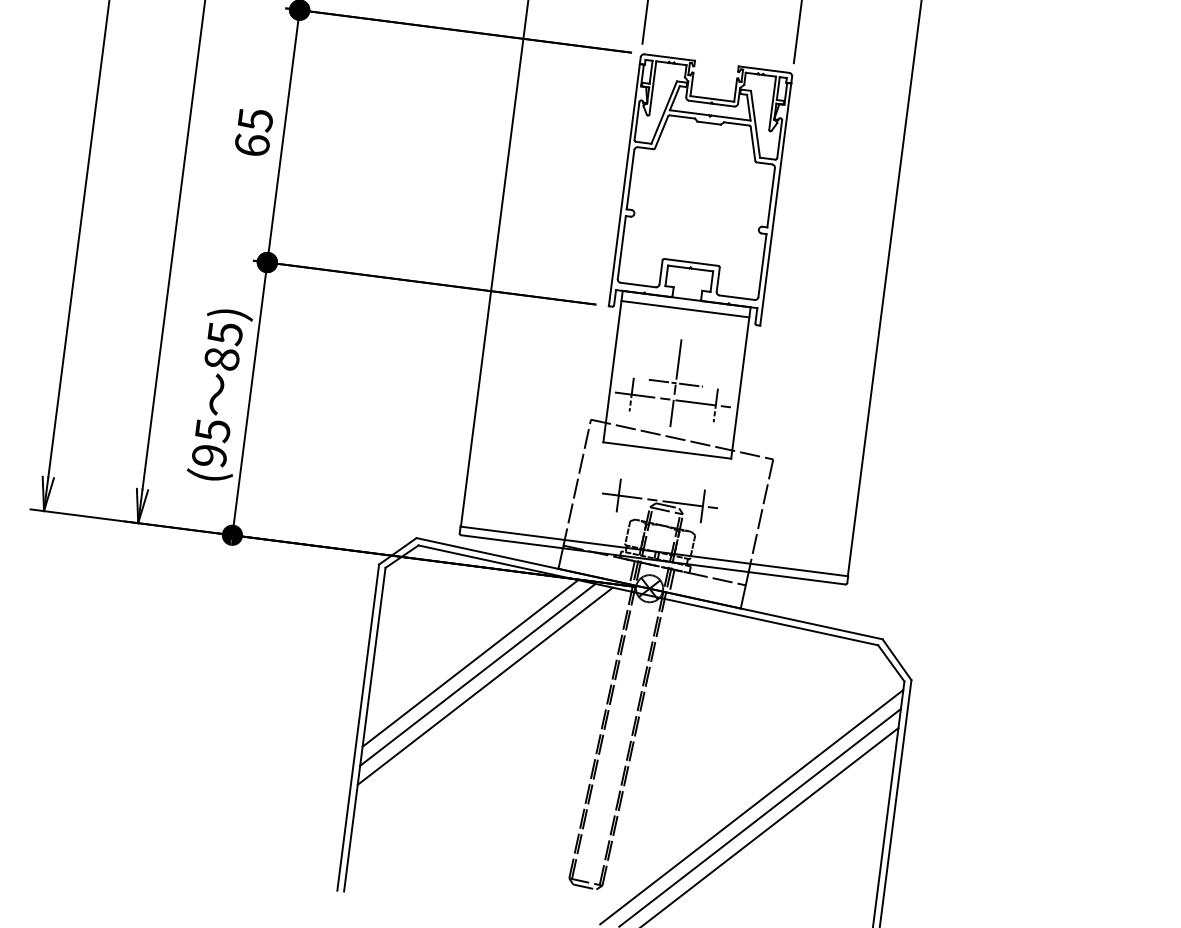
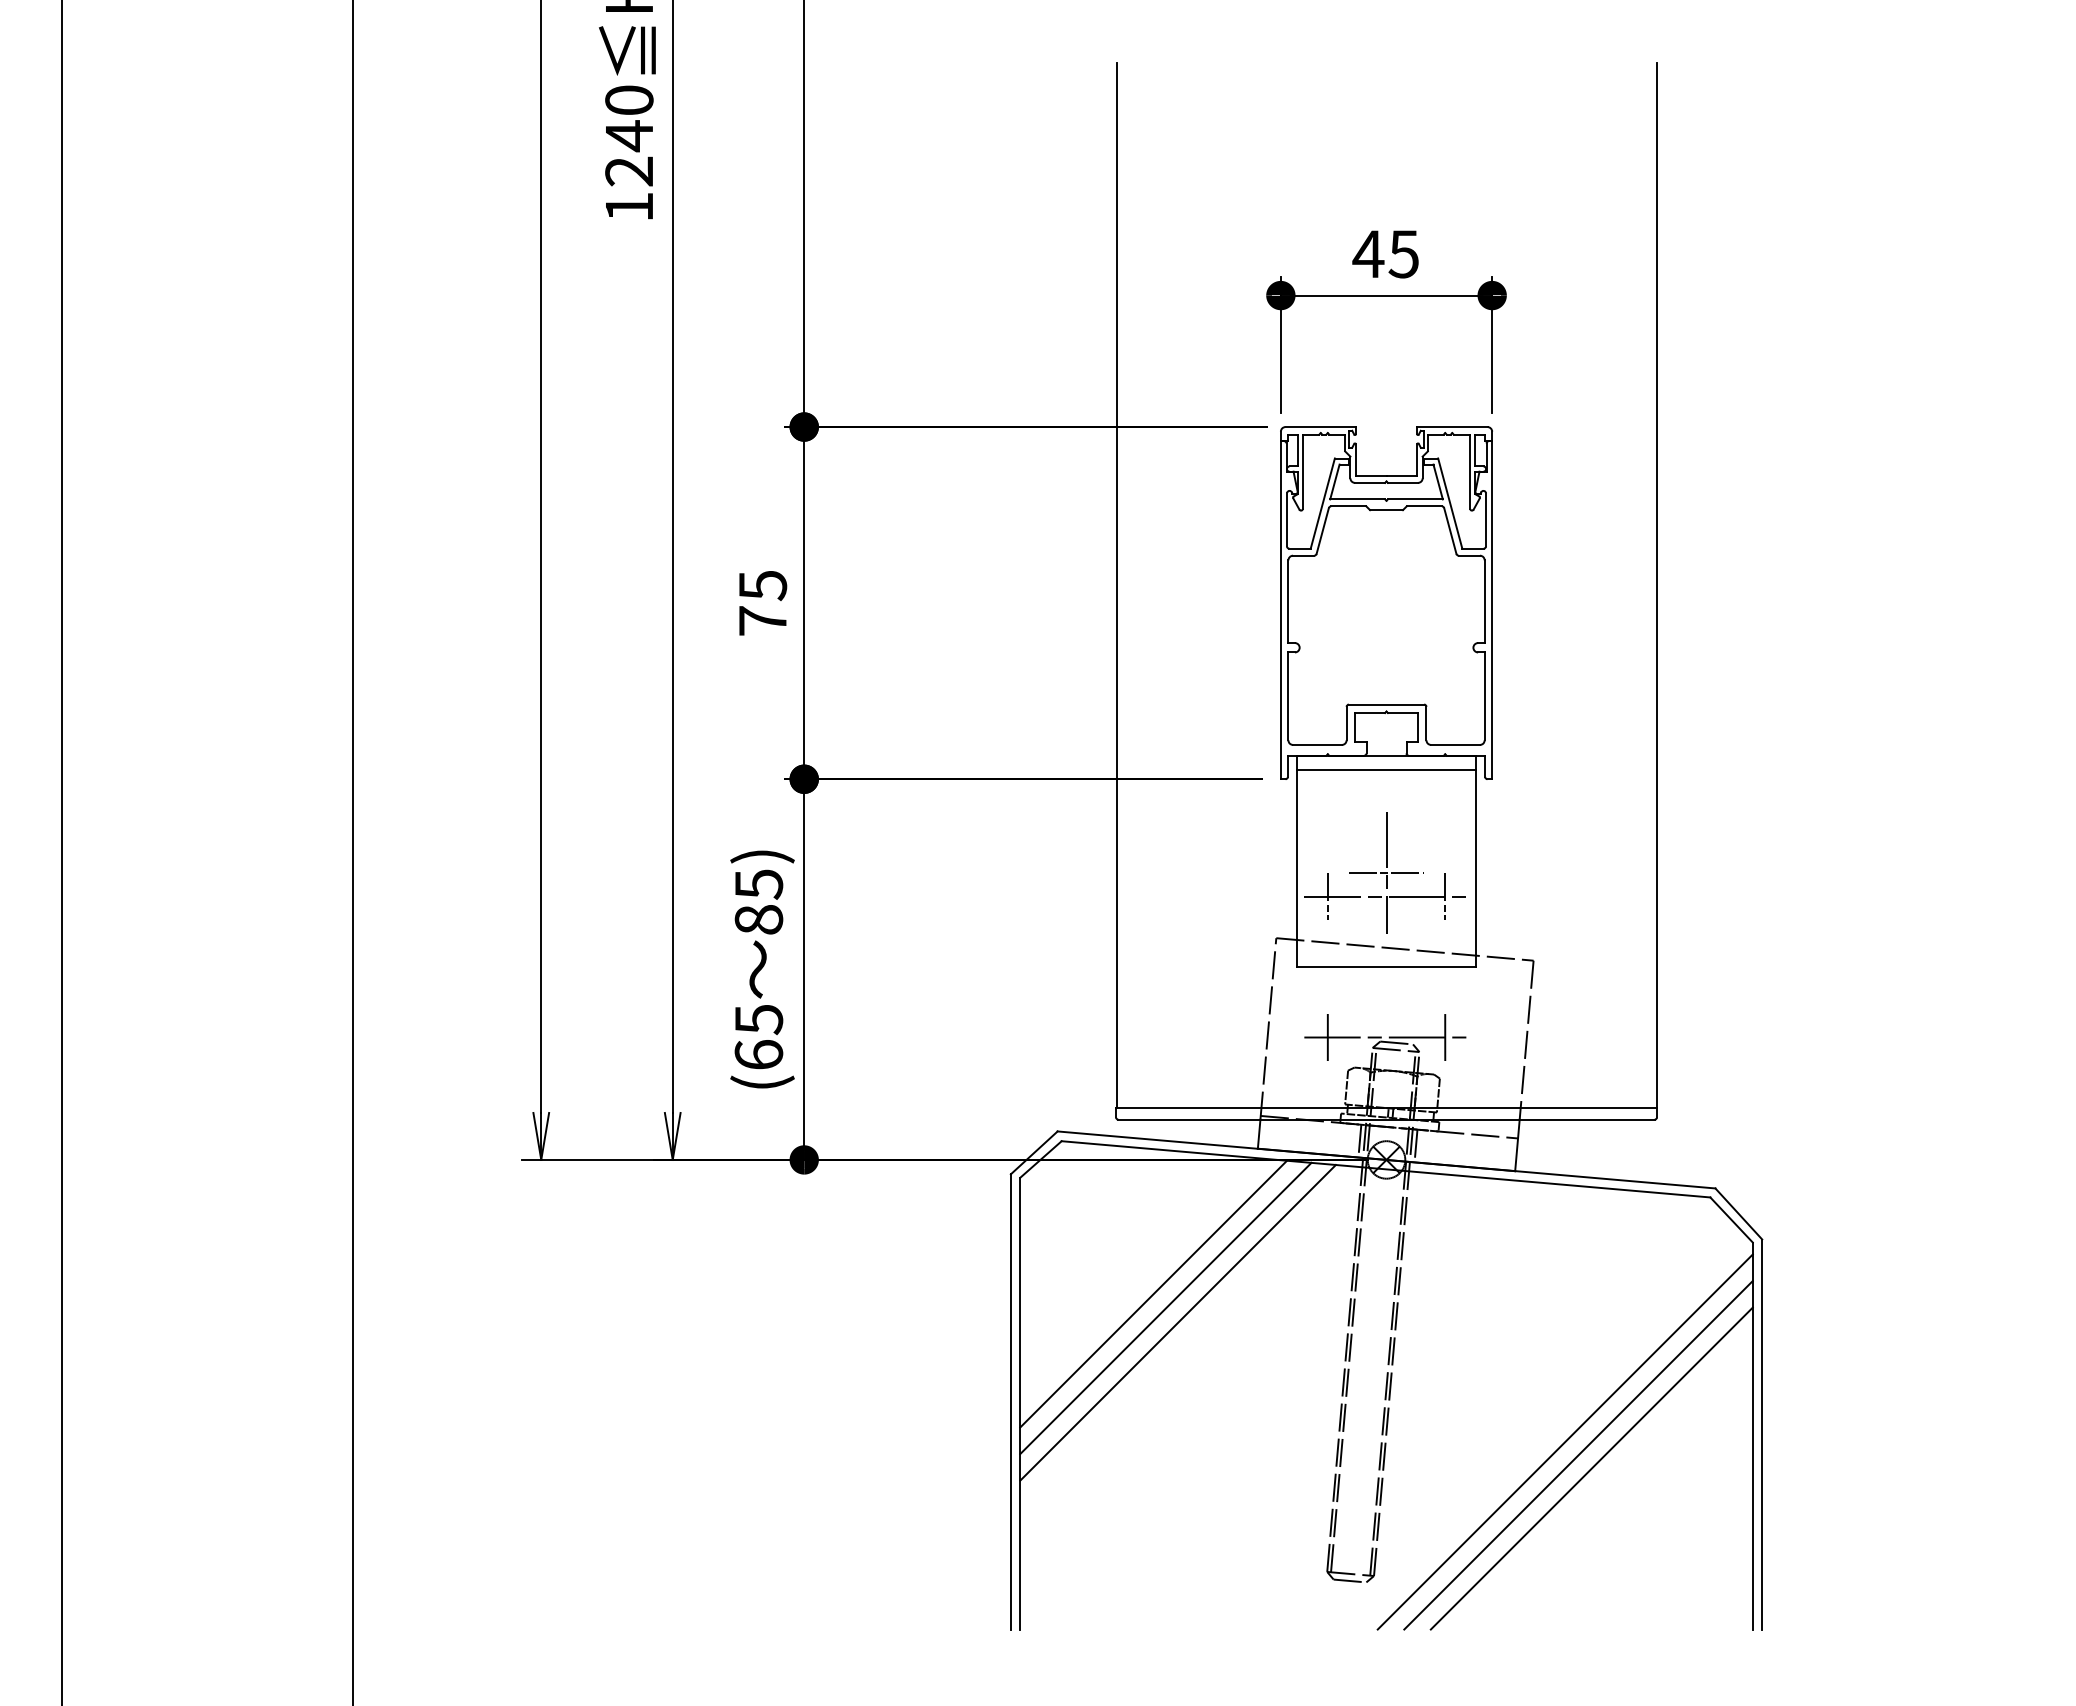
text: (252, 144) -> (762, 620), 65 -> 75
text: (209, 455) -> (758, 1054), (95 -> (65

